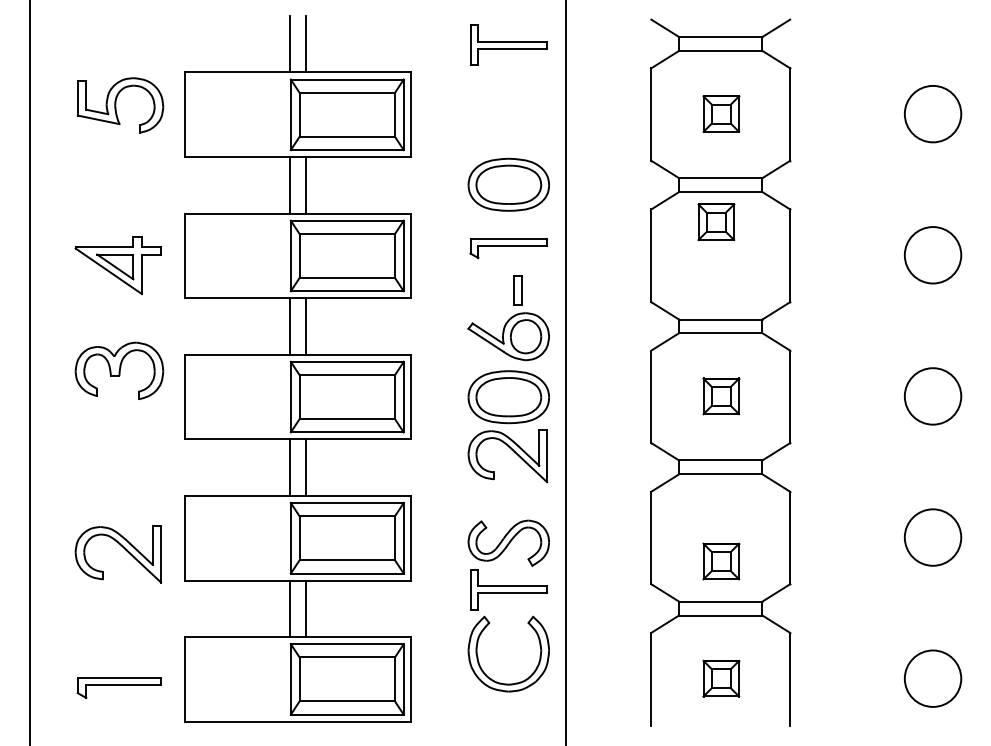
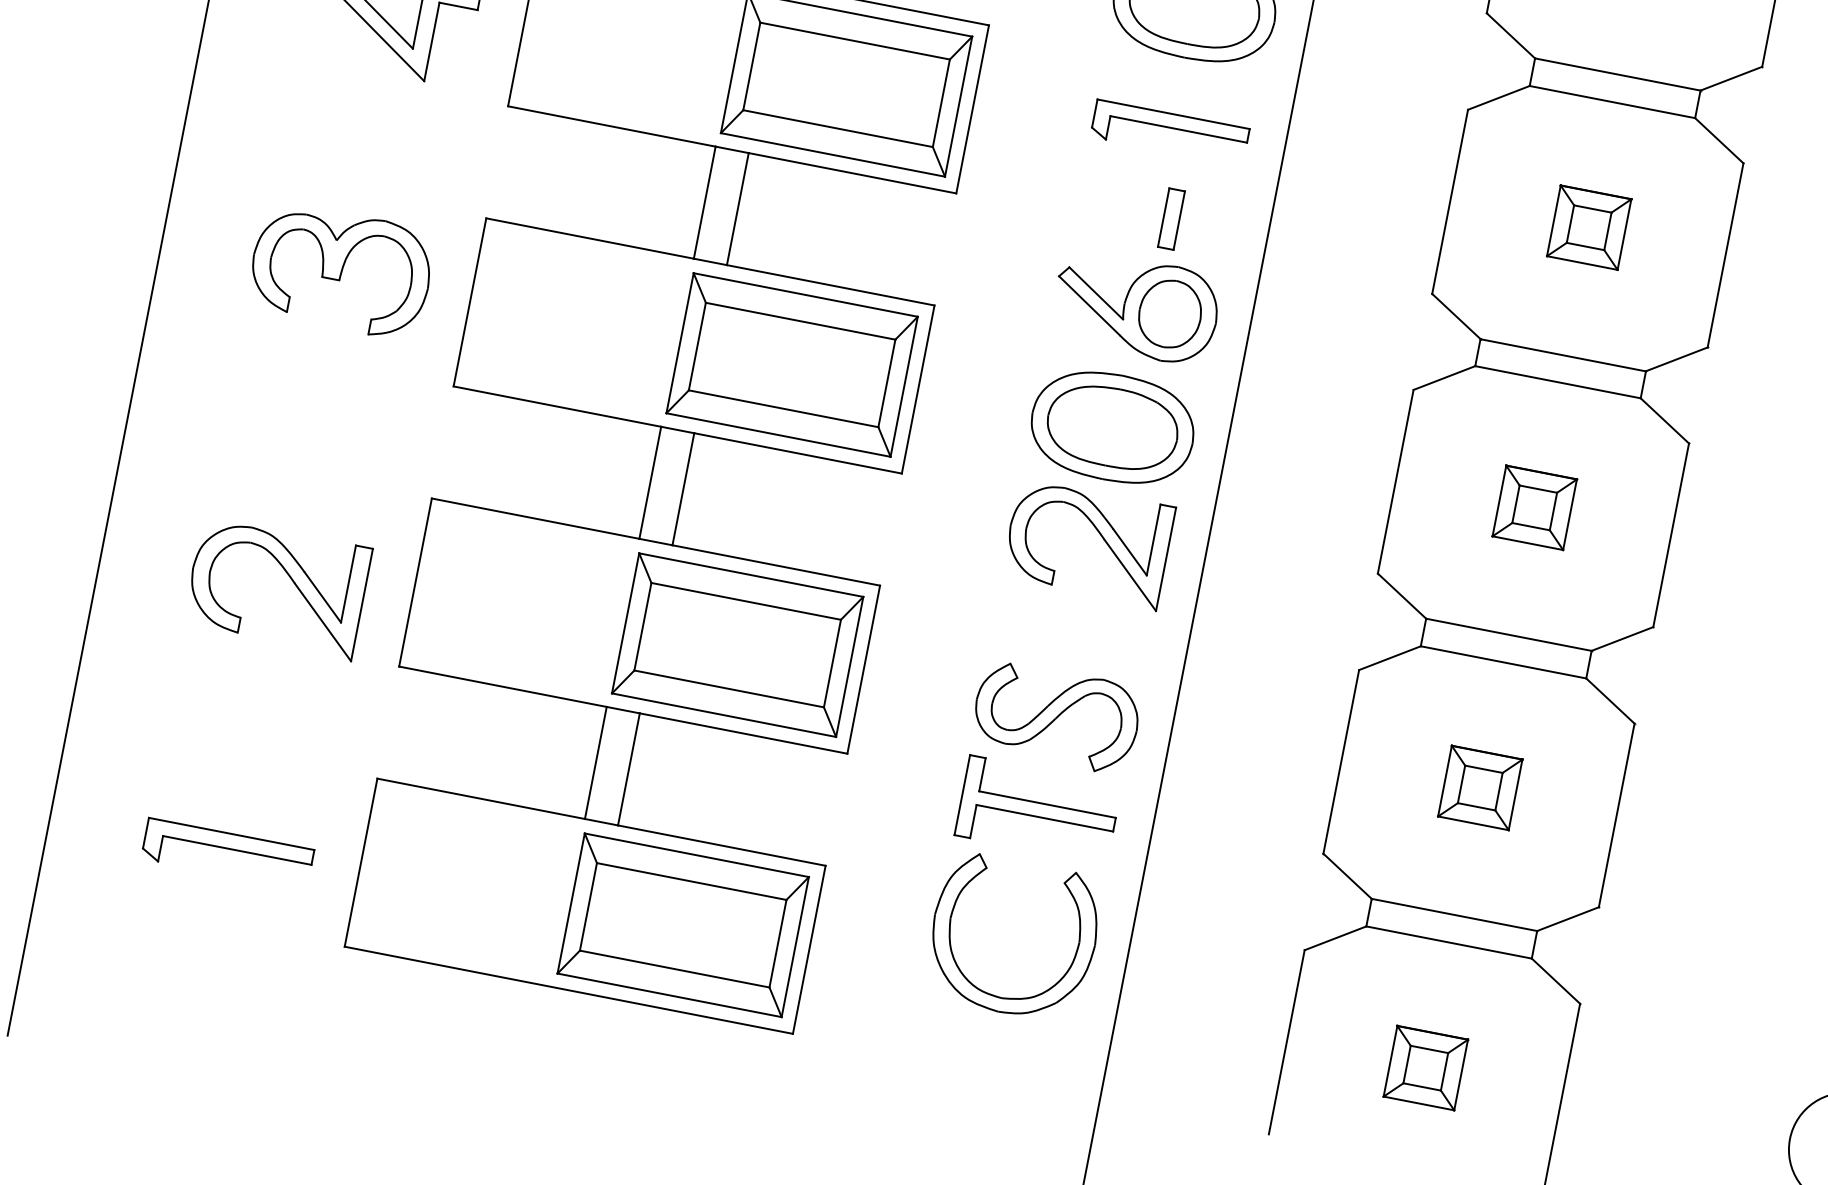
part: (716, 222) -> (1589, 228), moved
part: (119, 370) -> (341, 269), moved
part: (721, 561) -> (1480, 787), moved

